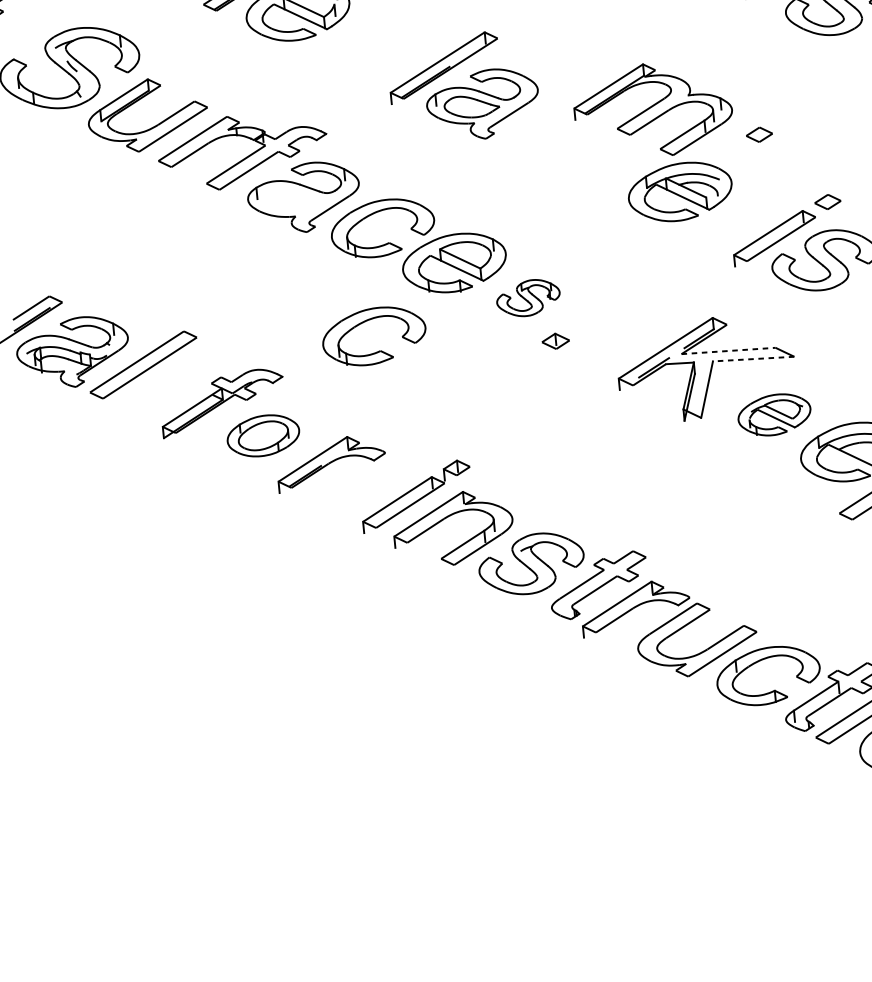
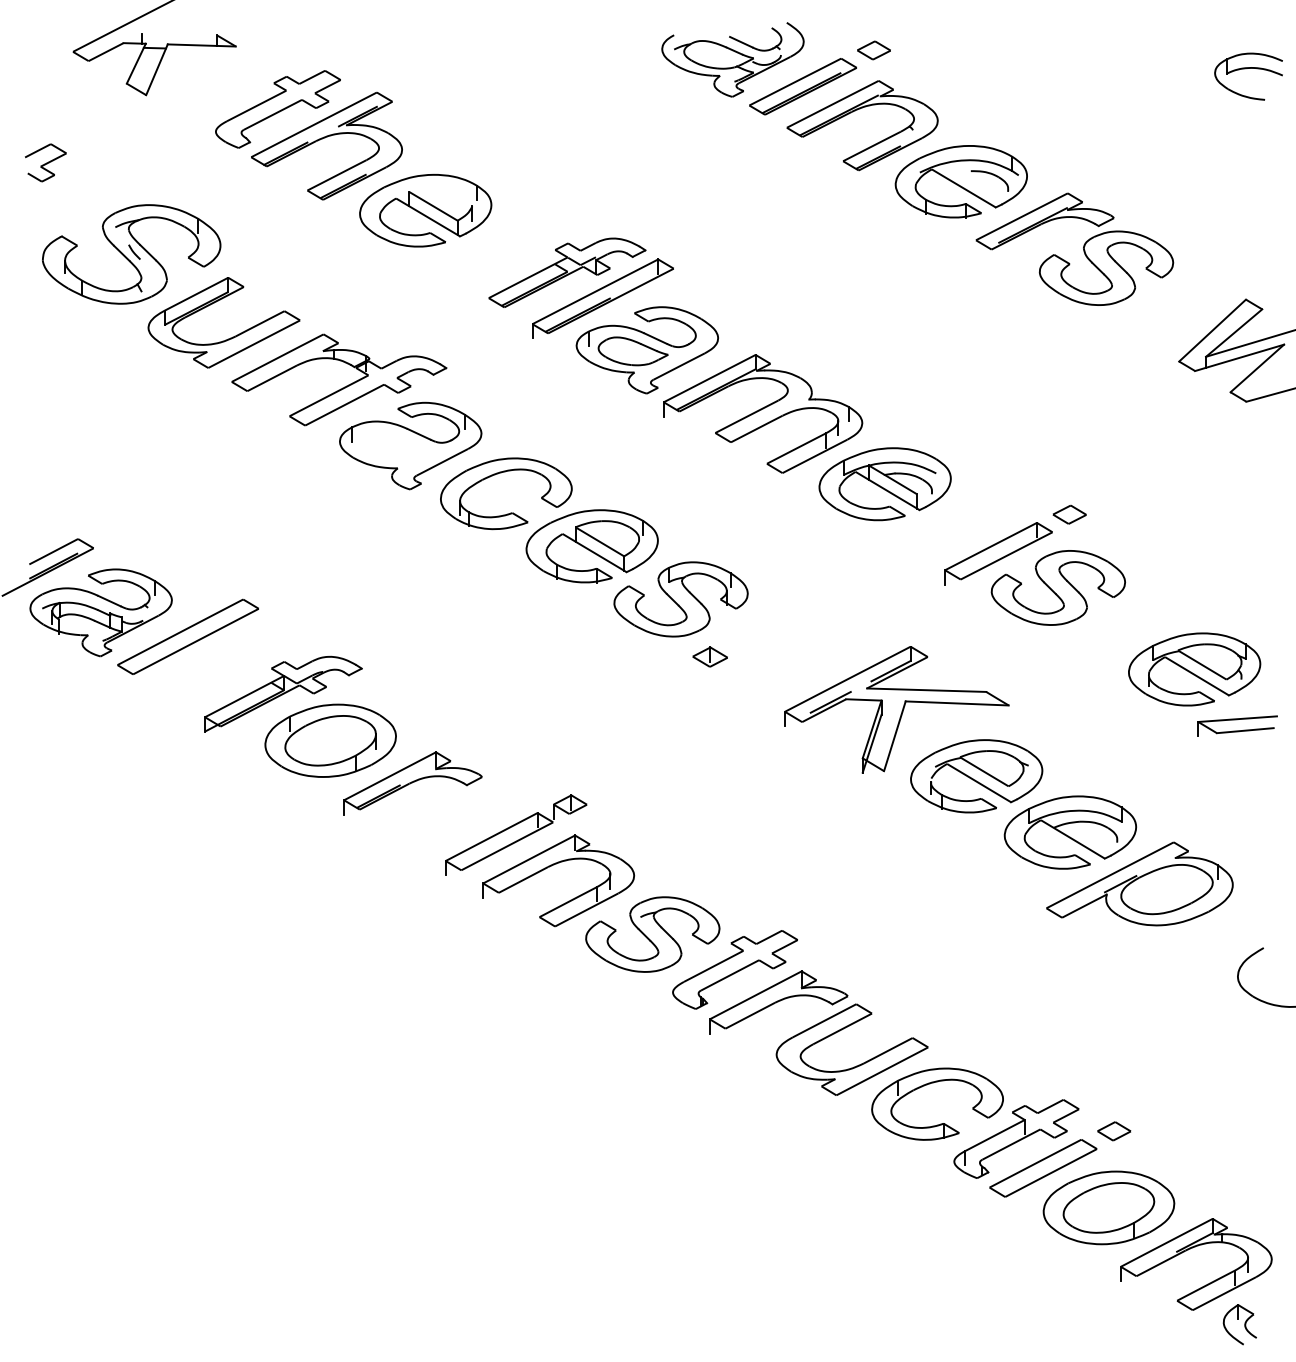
part: (414, 49) -> (567, 272), added
part: (653, 109) -> (763, 413), moved
part: (759, 134) -> (991, 421), removed
part: (528, 298) -> (680, 599), size x1.67
part: (379, 350) -> (486, 647), removed
line: (728, 351) -> (926, 690), dashed -> solid
line: (753, 359) -> (957, 703), dashed -> solid
part: (774, 415) -> (976, 776), size x1.43
part: (263, 435) -> (330, 740), size x1.43

